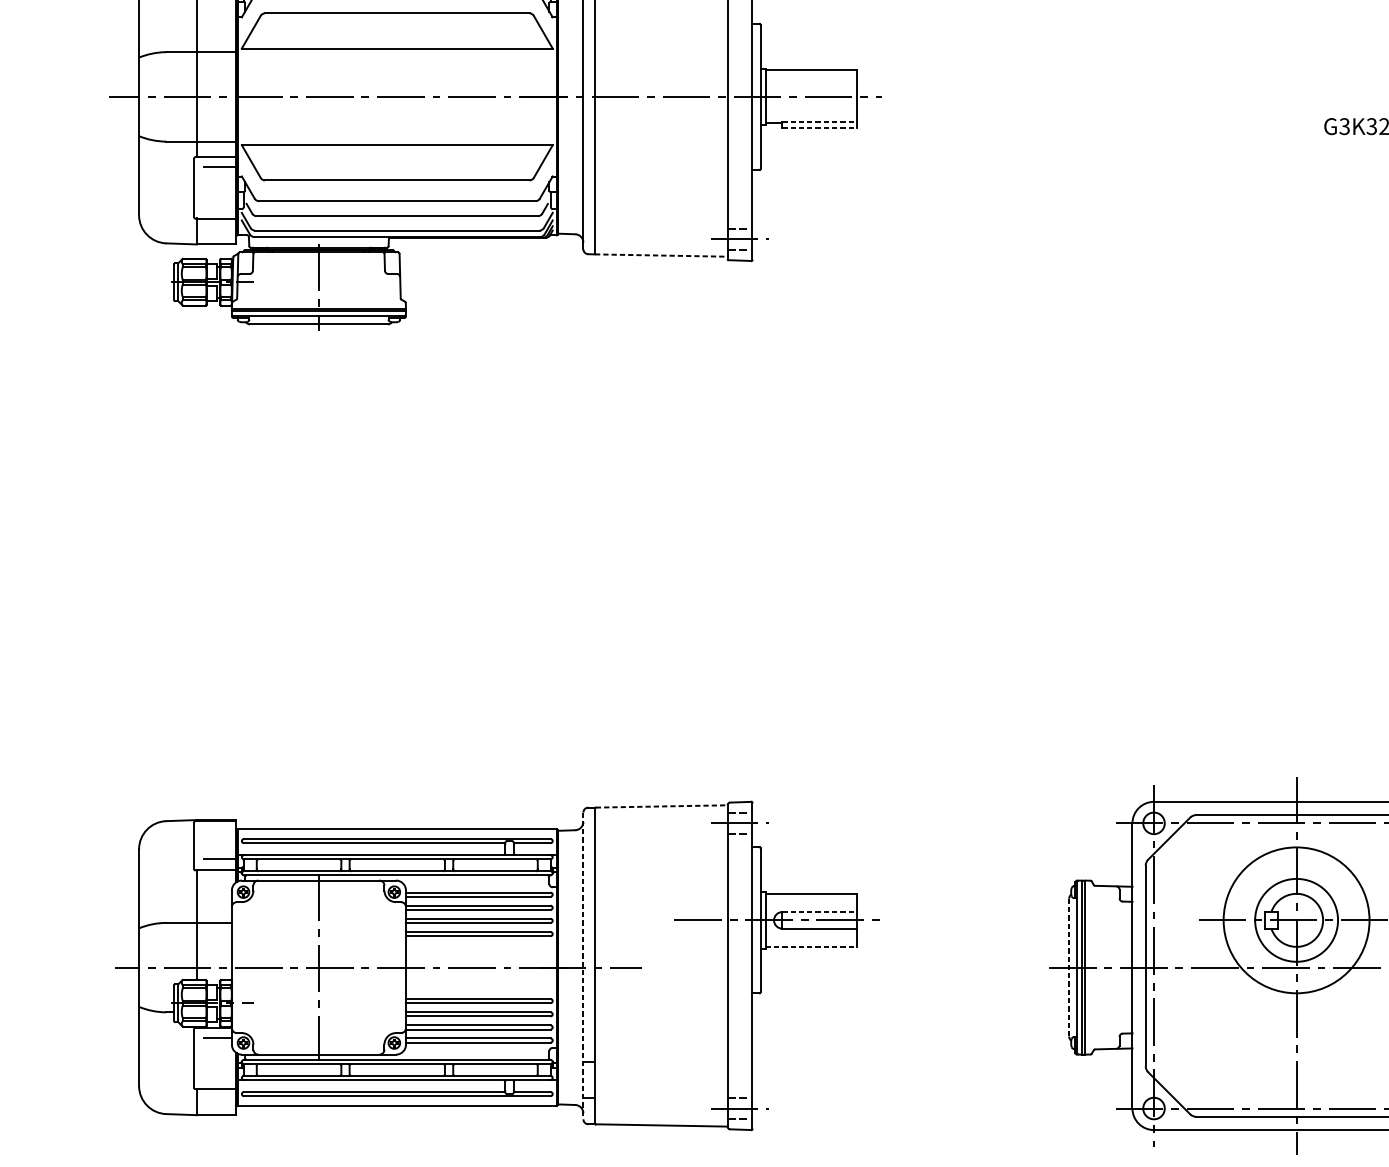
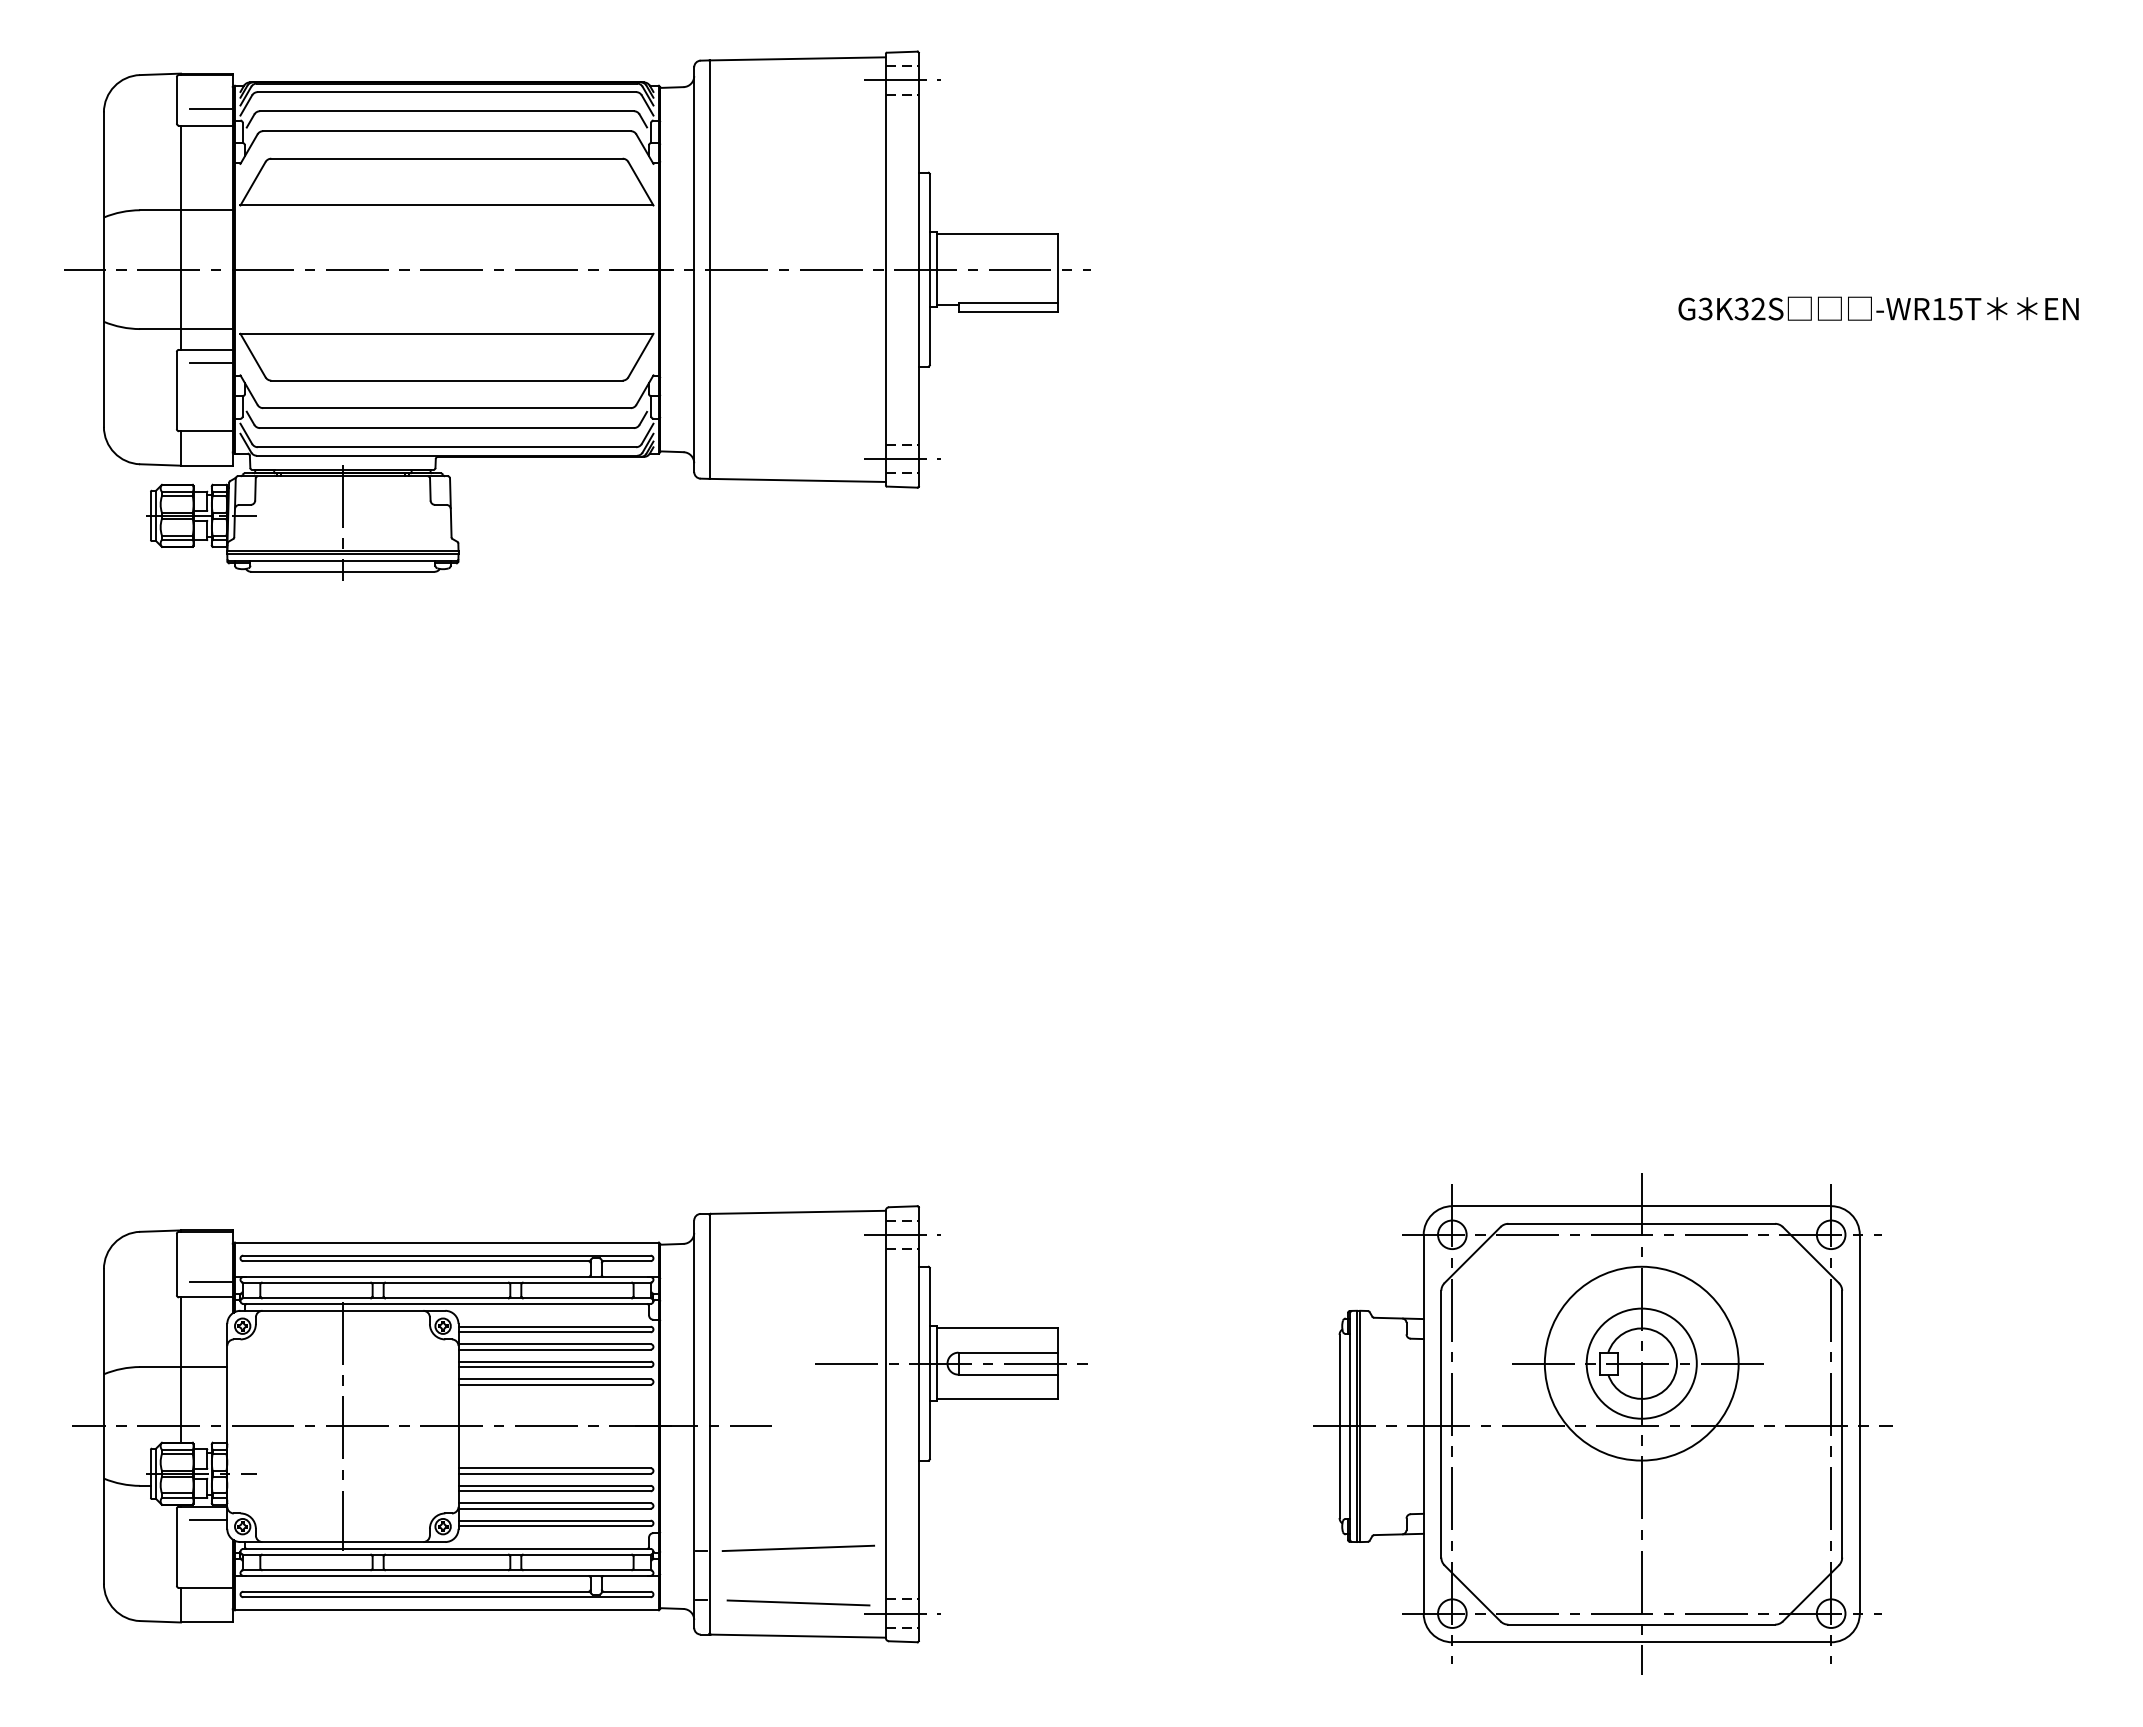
line: (819, 122) -> (1008, 303), dashed -> solid
line: (819, 128) -> (1008, 311), dashed -> solid
line: (661, 255) -> (798, 480), dashed -> solid
line: (661, 806) -> (798, 1212), dashed -> solid
line: (819, 911) -> (1008, 1352), dashed -> solid
line: (811, 946) -> (997, 1398), dashed -> solid
line: (583, 966) -> (694, 1424), dashed -> solid
line: (1069, 967) -> (1339, 1426), dashed -> solid
line: (661, 1059) -> (798, 1548), added
line: (661, 1100) -> (798, 1602), added

